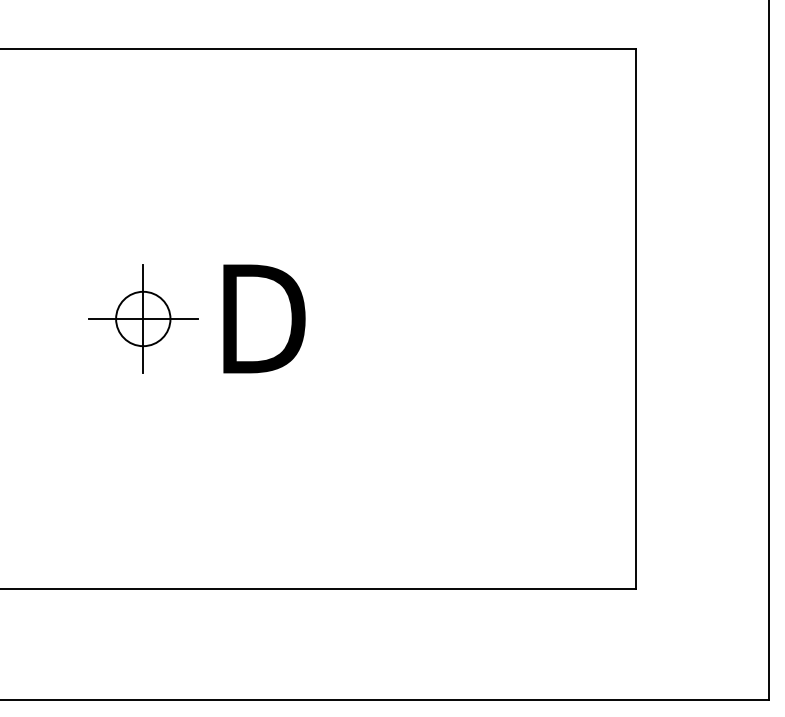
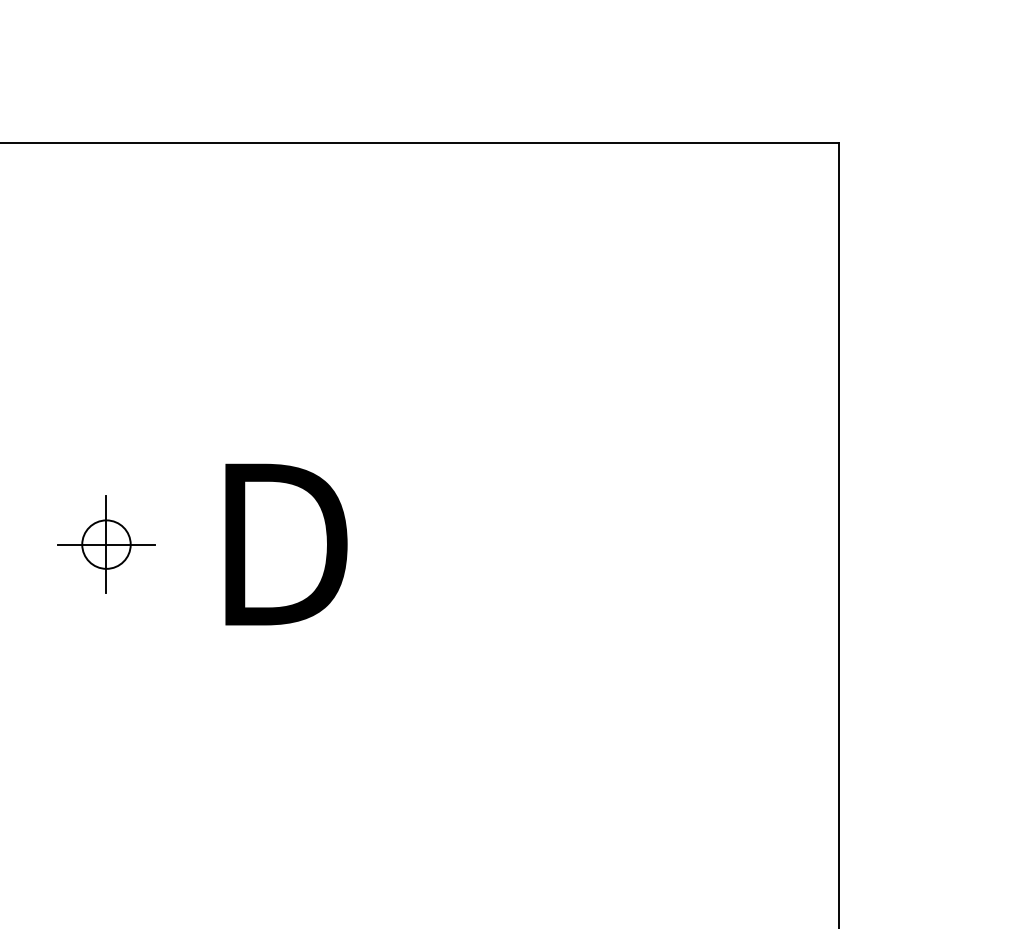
part: (143, 318) -> (106, 543), size x0.6

